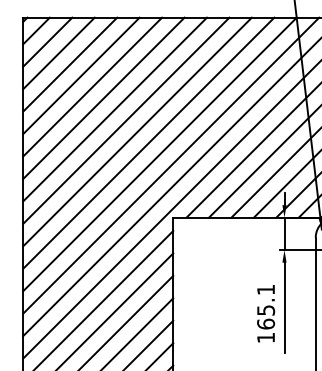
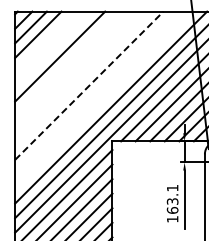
line: (70, 63) -> (45, 41), removed
line: (80, 76) -> (52, 49), removed
line: (103, 97) -> (67, 63), removed
line: (114, 108) -> (74, 70), removed
line: (125, 120) -> (81, 78), removed
line: (137, 131) -> (89, 85), solid -> dashed
line: (148, 142) -> (96, 92), removed
line: (159, 154) -> (103, 100), removed
text: (264, 310) -> (171, 201), 165.1 -> 163.1

